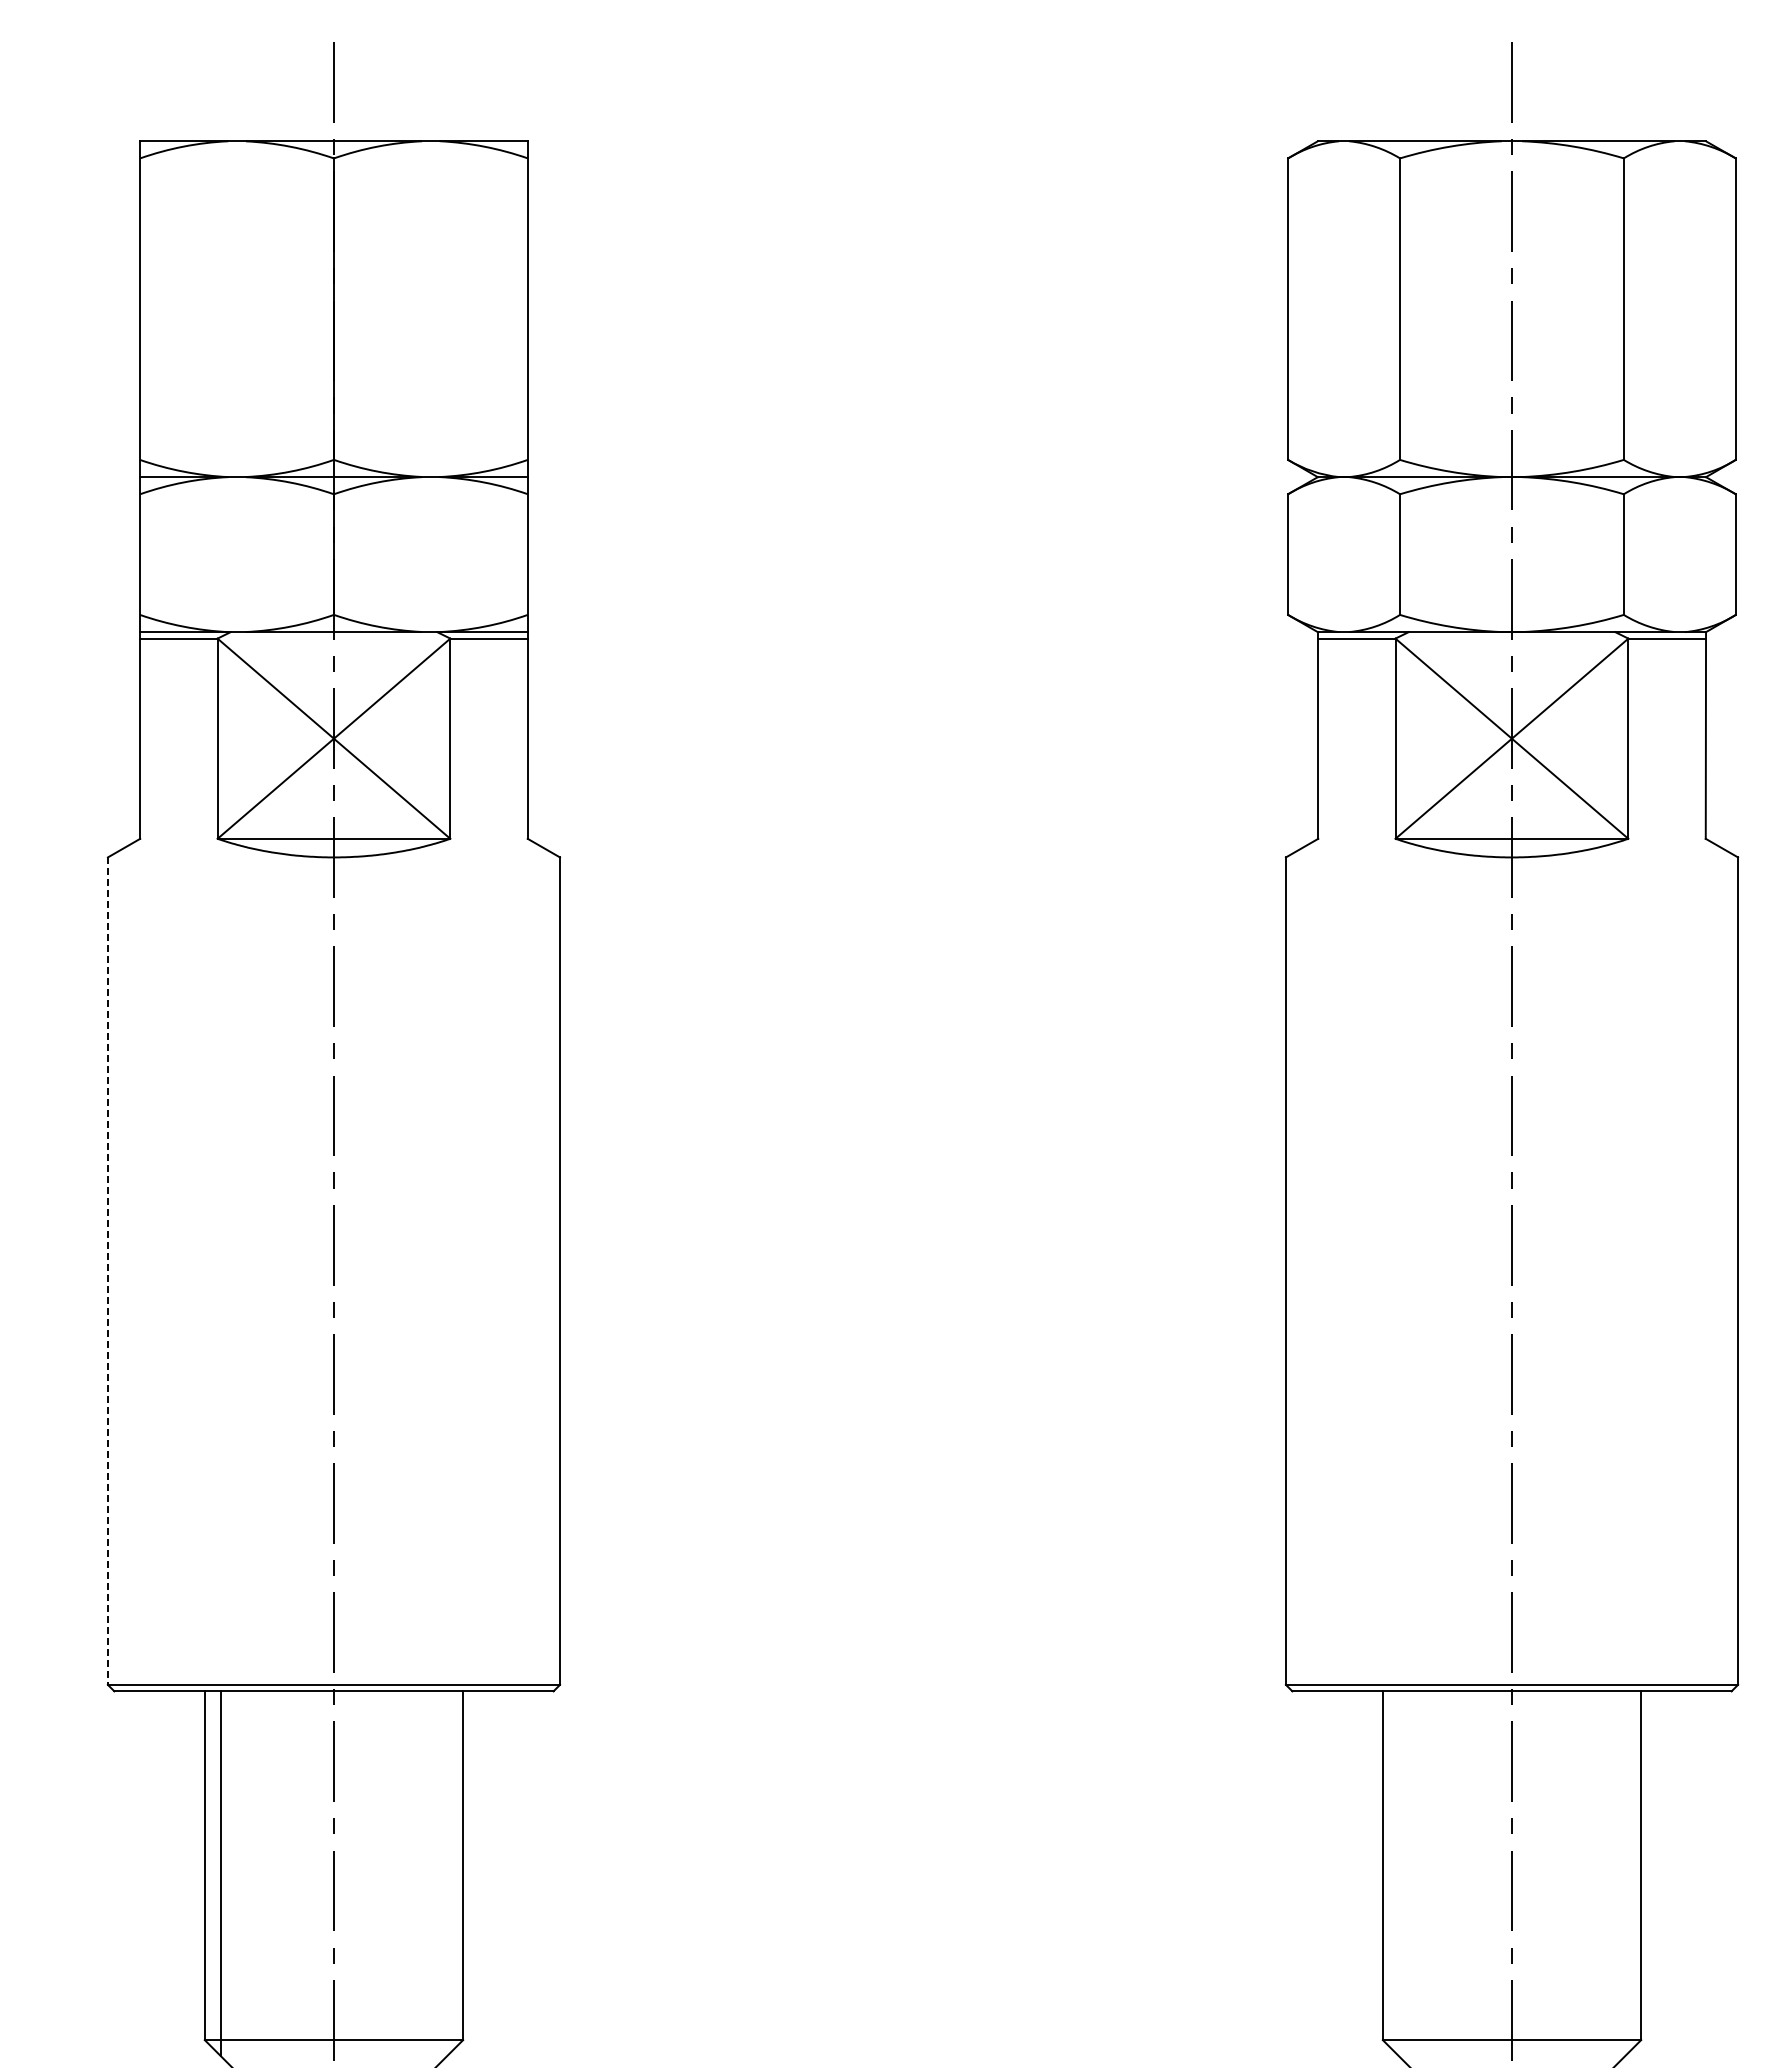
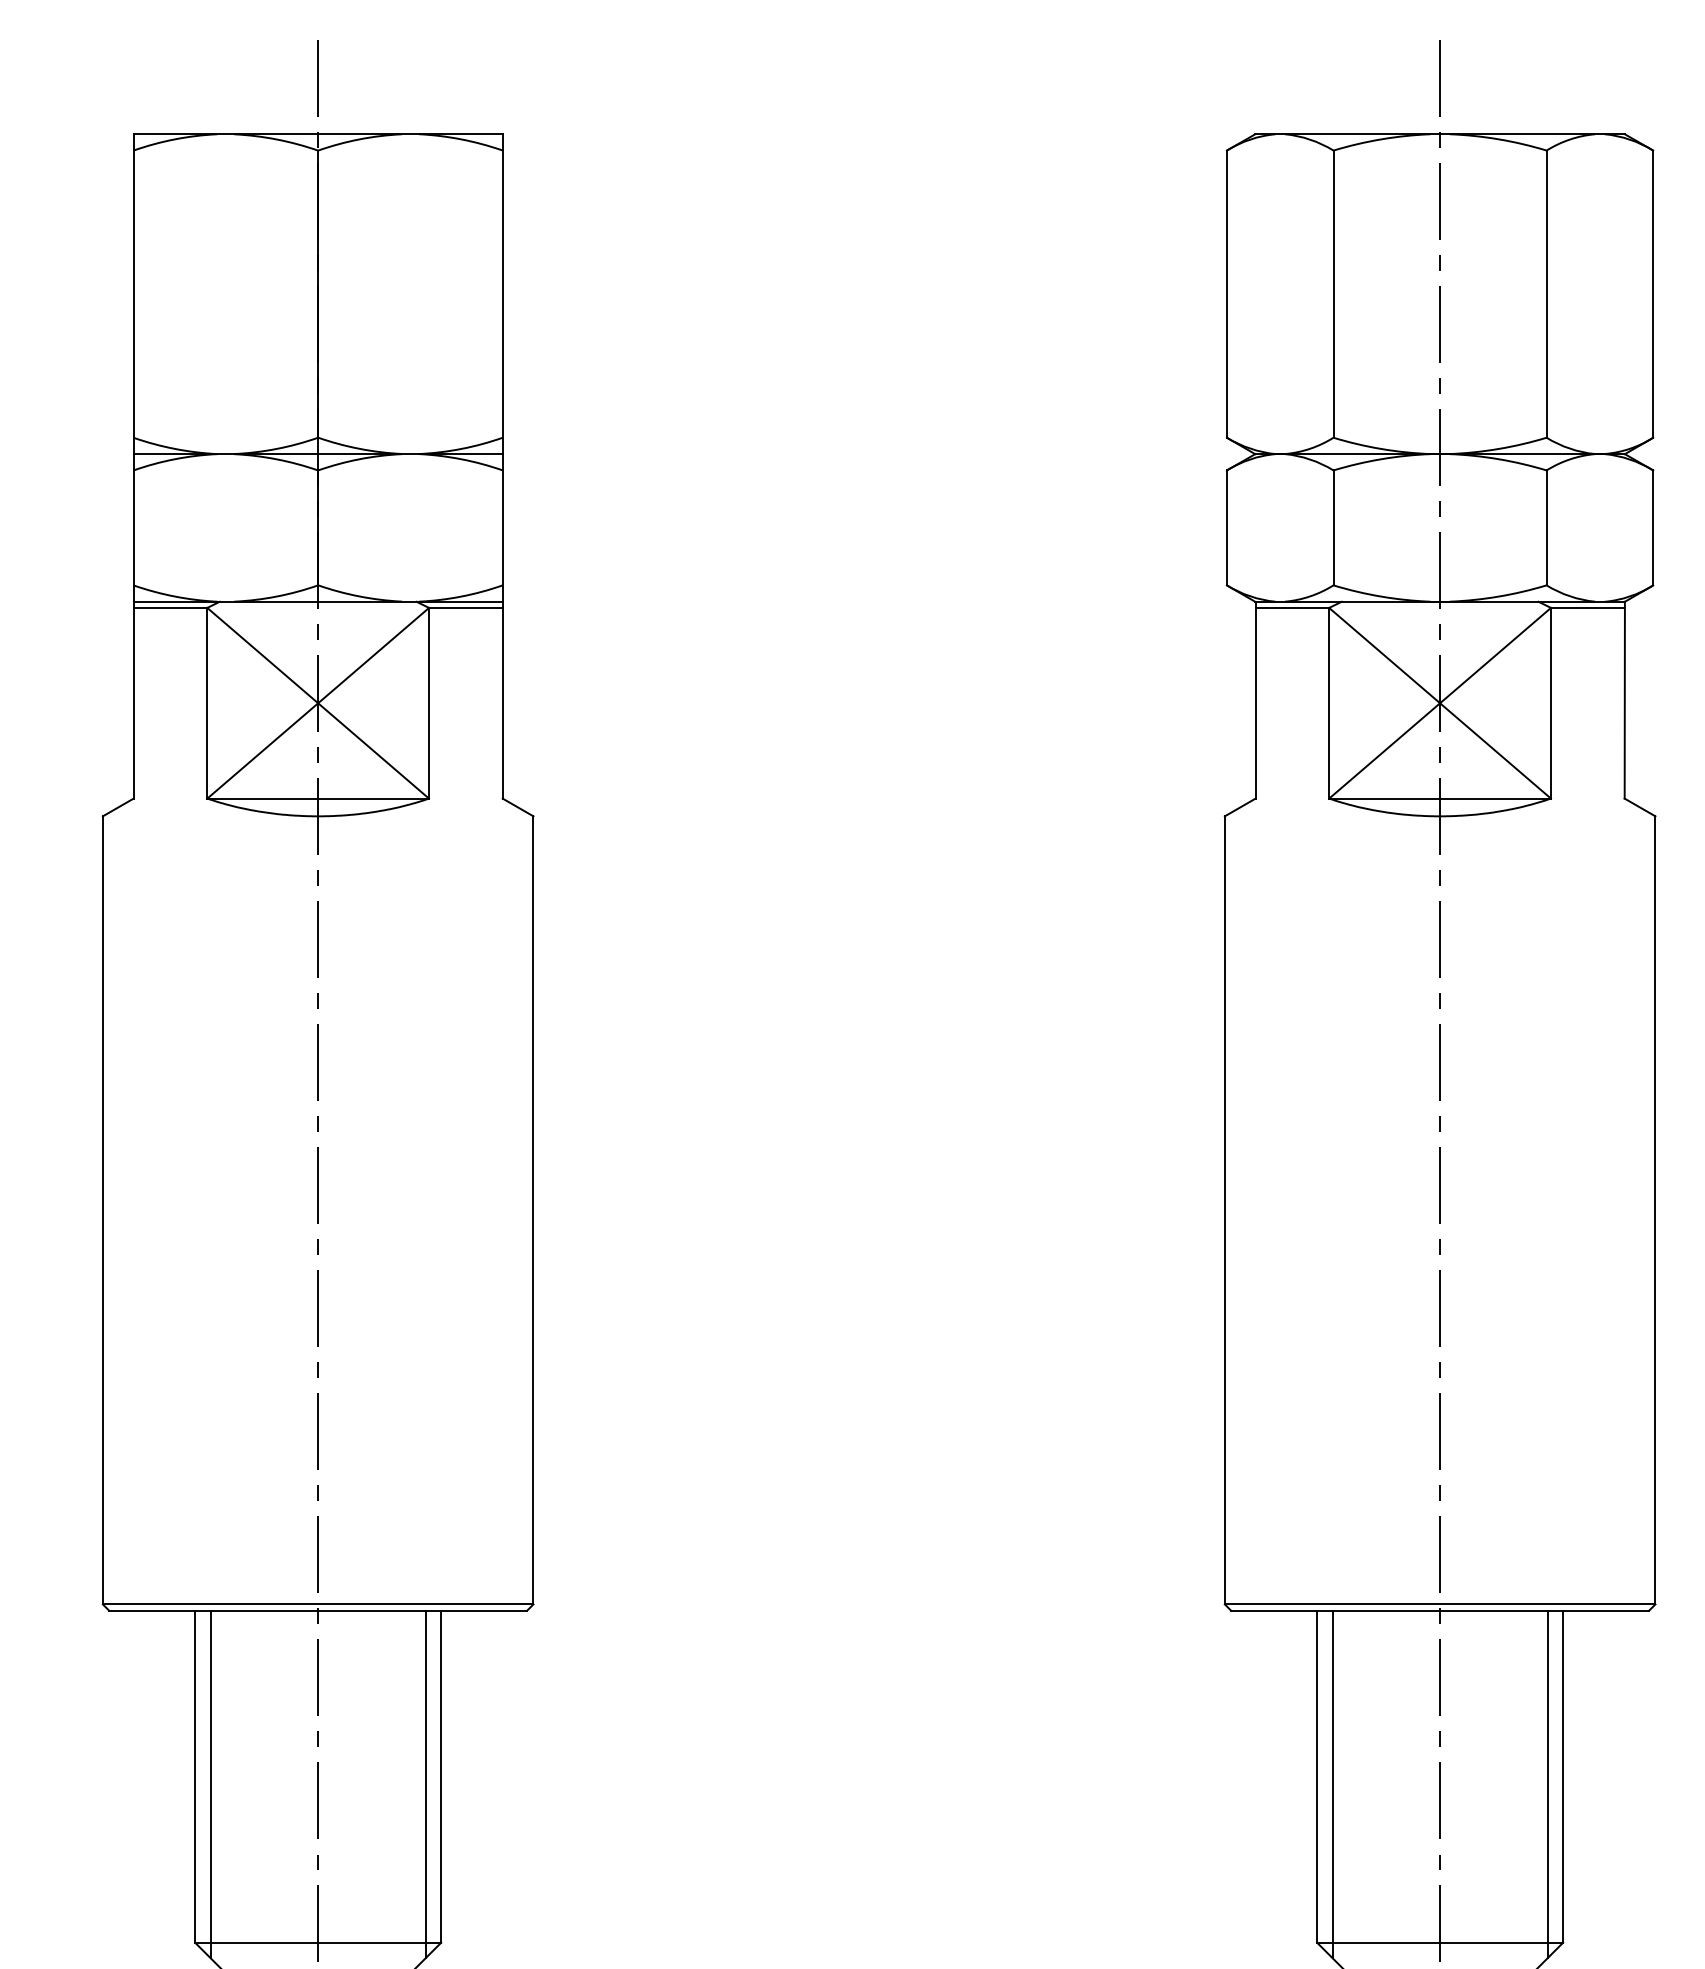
line: (107, 1271) -> (102, 1210), dashed -> solid
line: (447, 1873) -> (426, 1784), added
line: (1398, 1873) -> (1332, 1784), added
line: (1625, 1873) -> (1548, 1784), added

